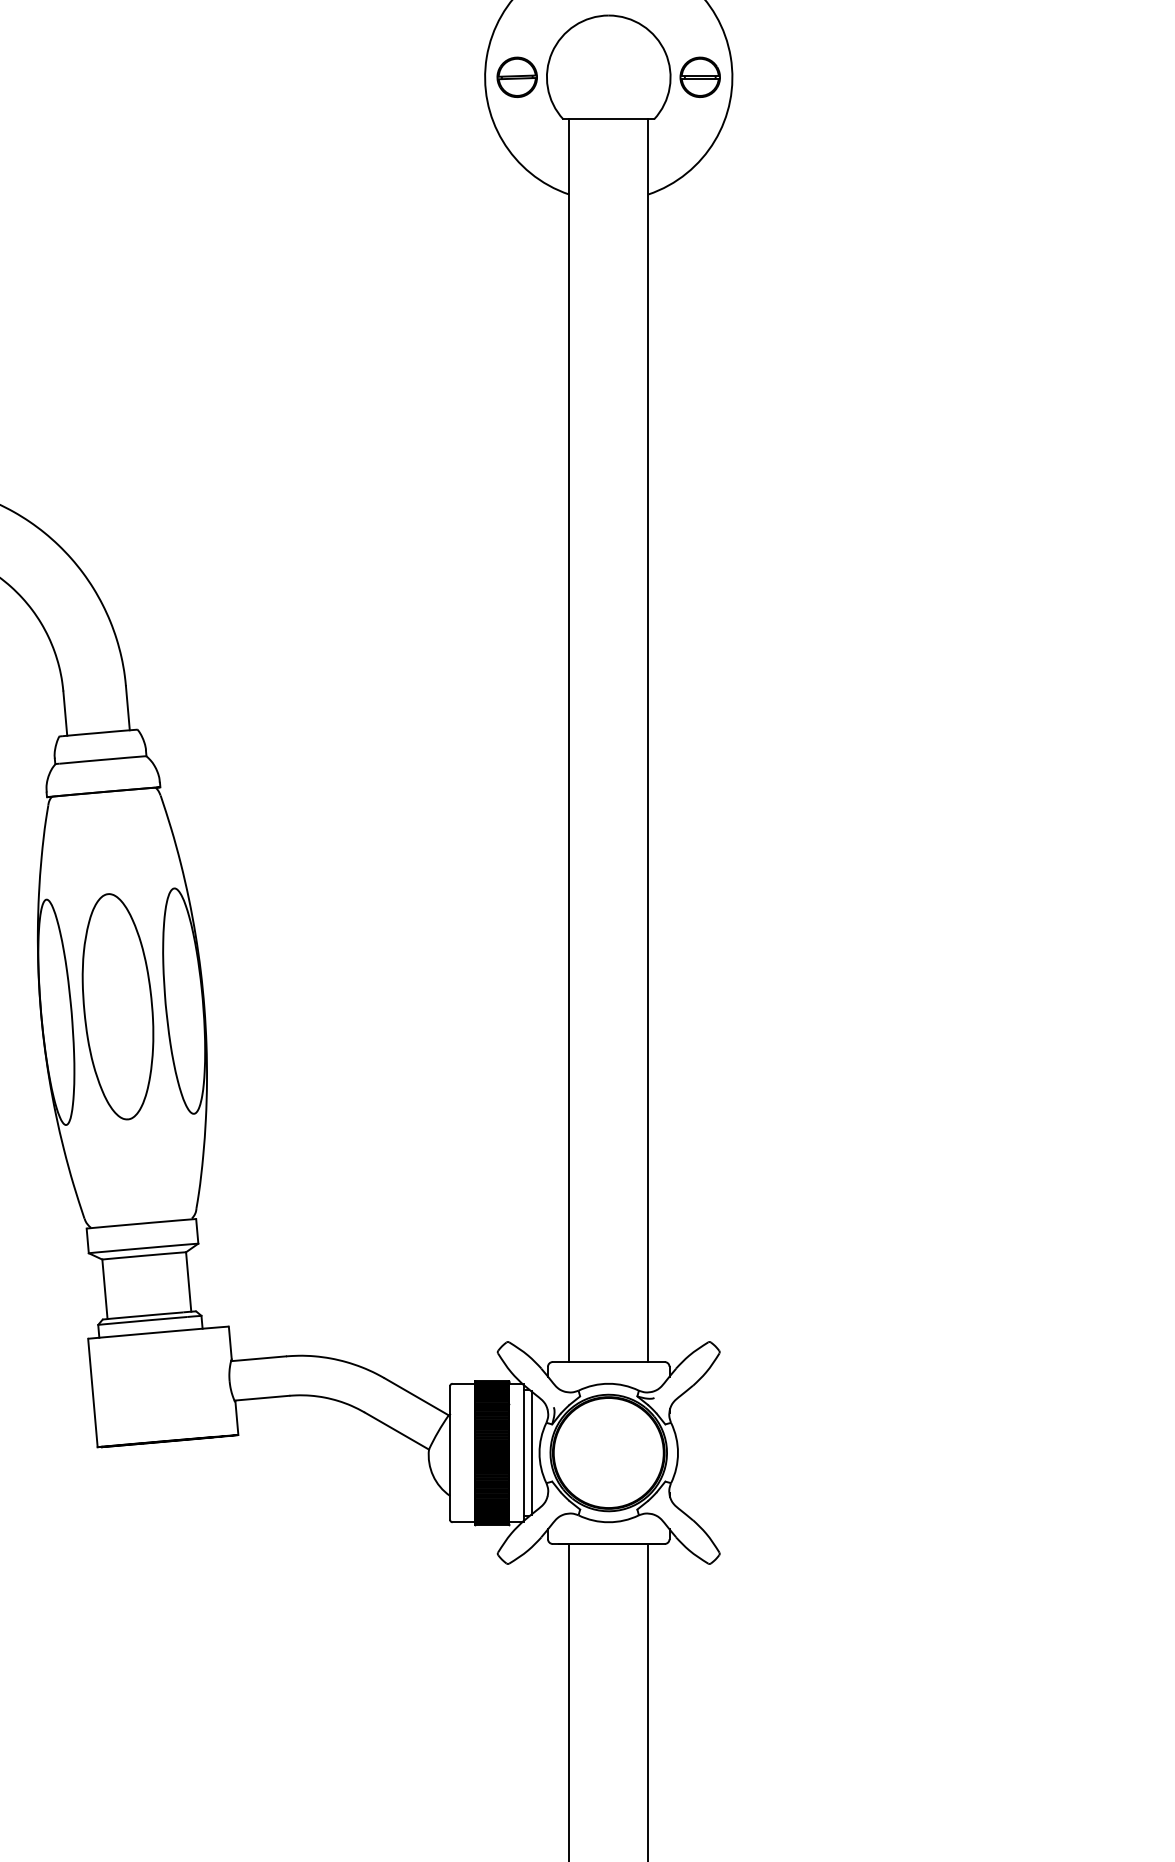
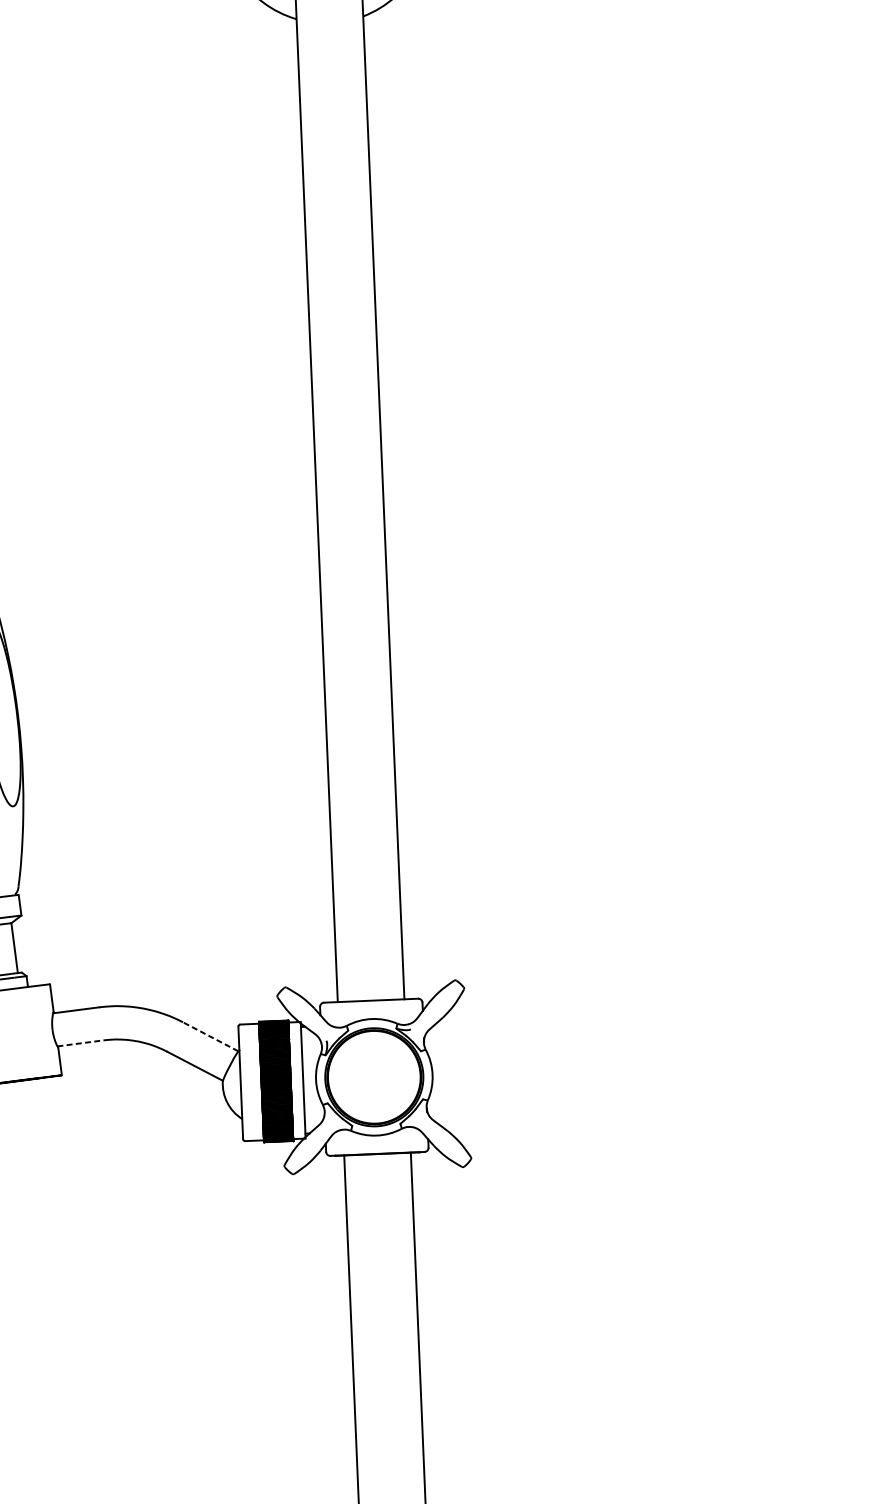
line: (416, 1396) -> (210, 1036), solid -> dashed
line: (262, 1398) -> (80, 1043), solid -> dashed
line: (532, 1452) -> (310, 1079), removed

